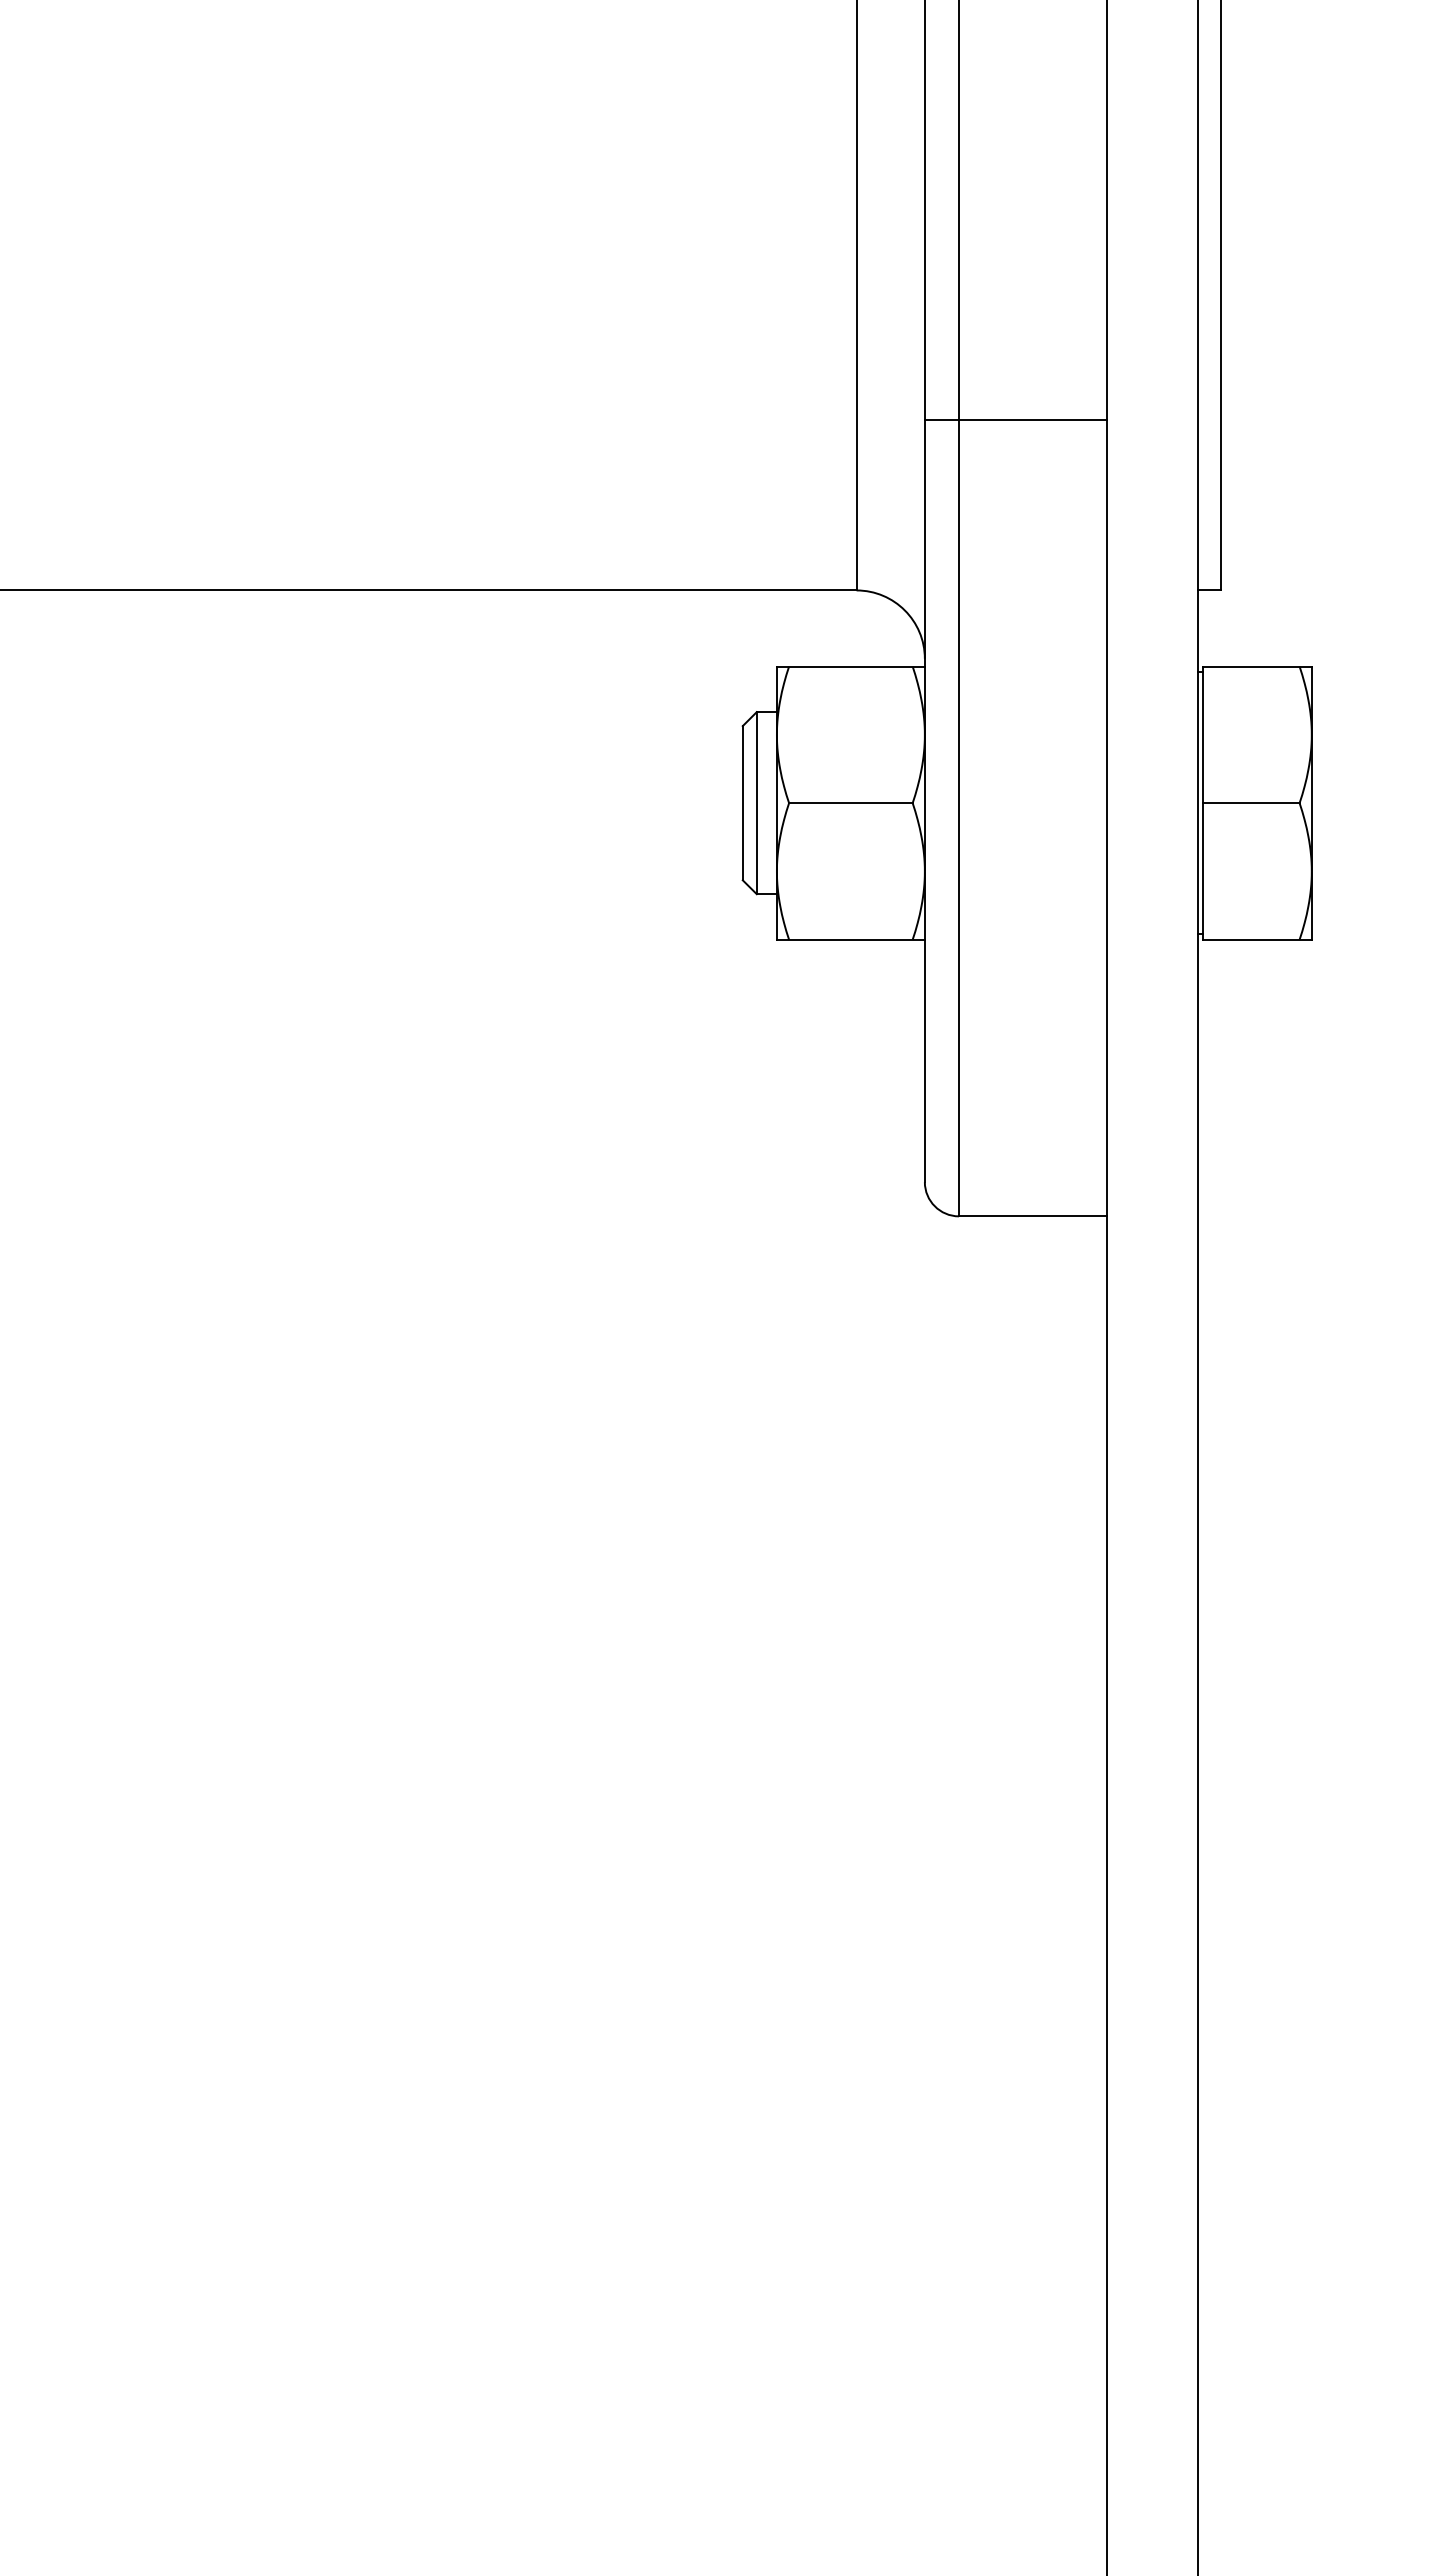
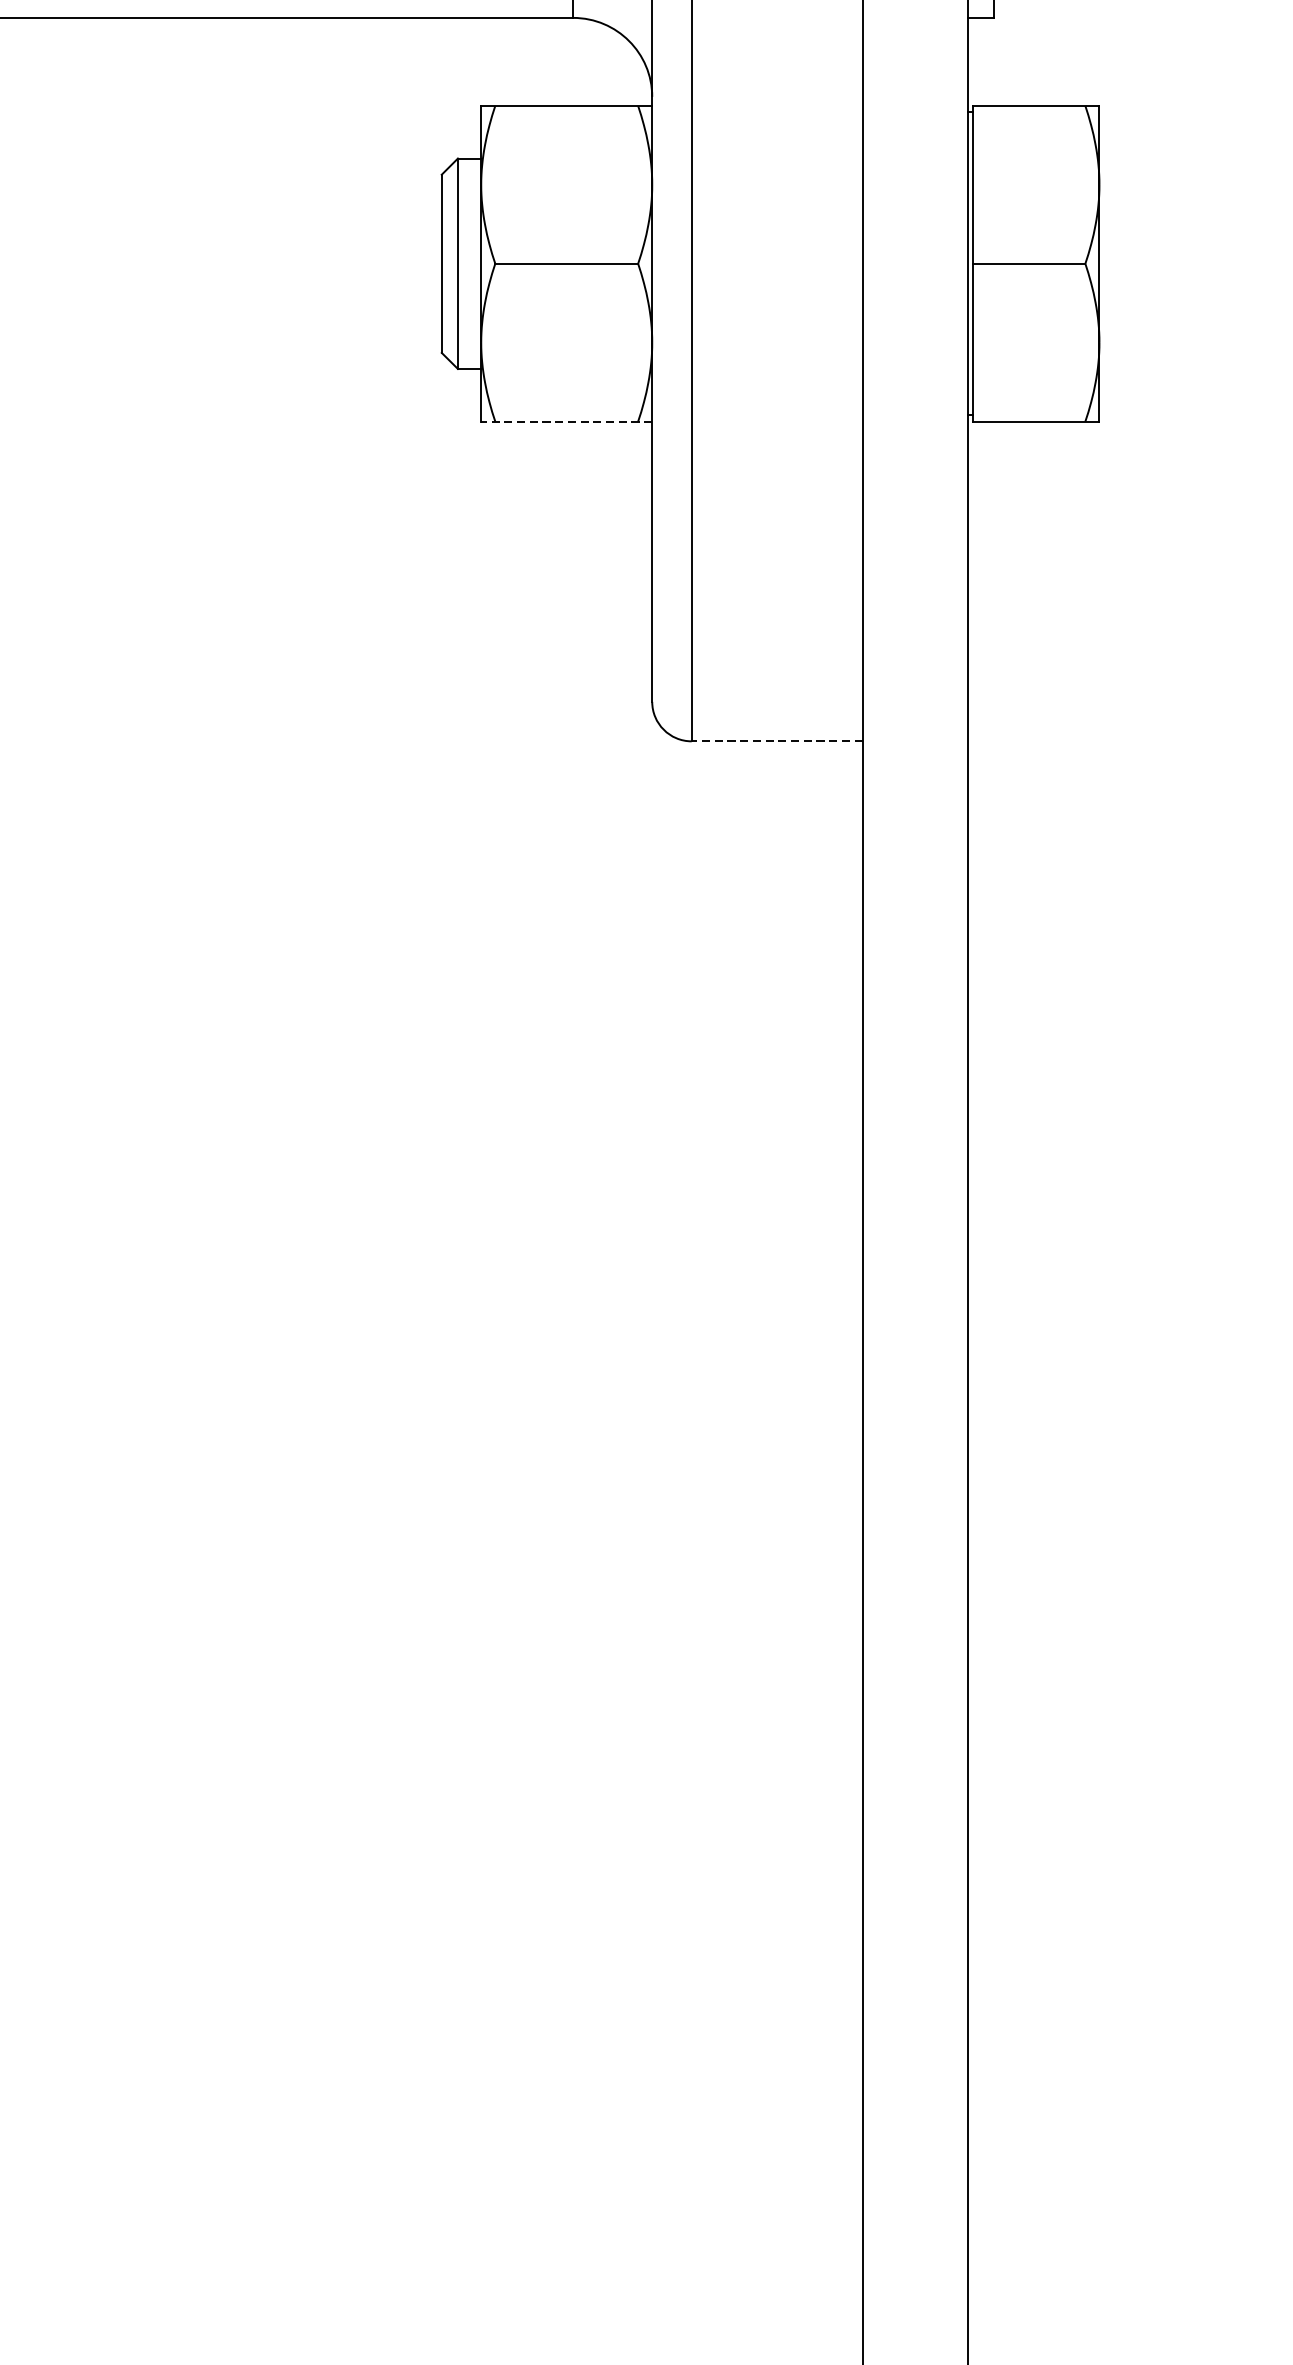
line: (850, 939) -> (566, 421), solid -> dashed
line: (1032, 1216) -> (776, 741), solid -> dashed

